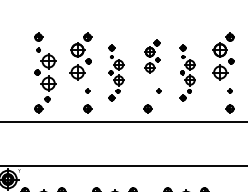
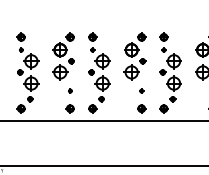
part: (152, 56) -> (135, 56), size x1.43
part: (116, 72) -> (99, 72), size x1.43
part: (187, 72) -> (170, 72), size x1.43
part: (147, 108) -> (141, 108), moved

